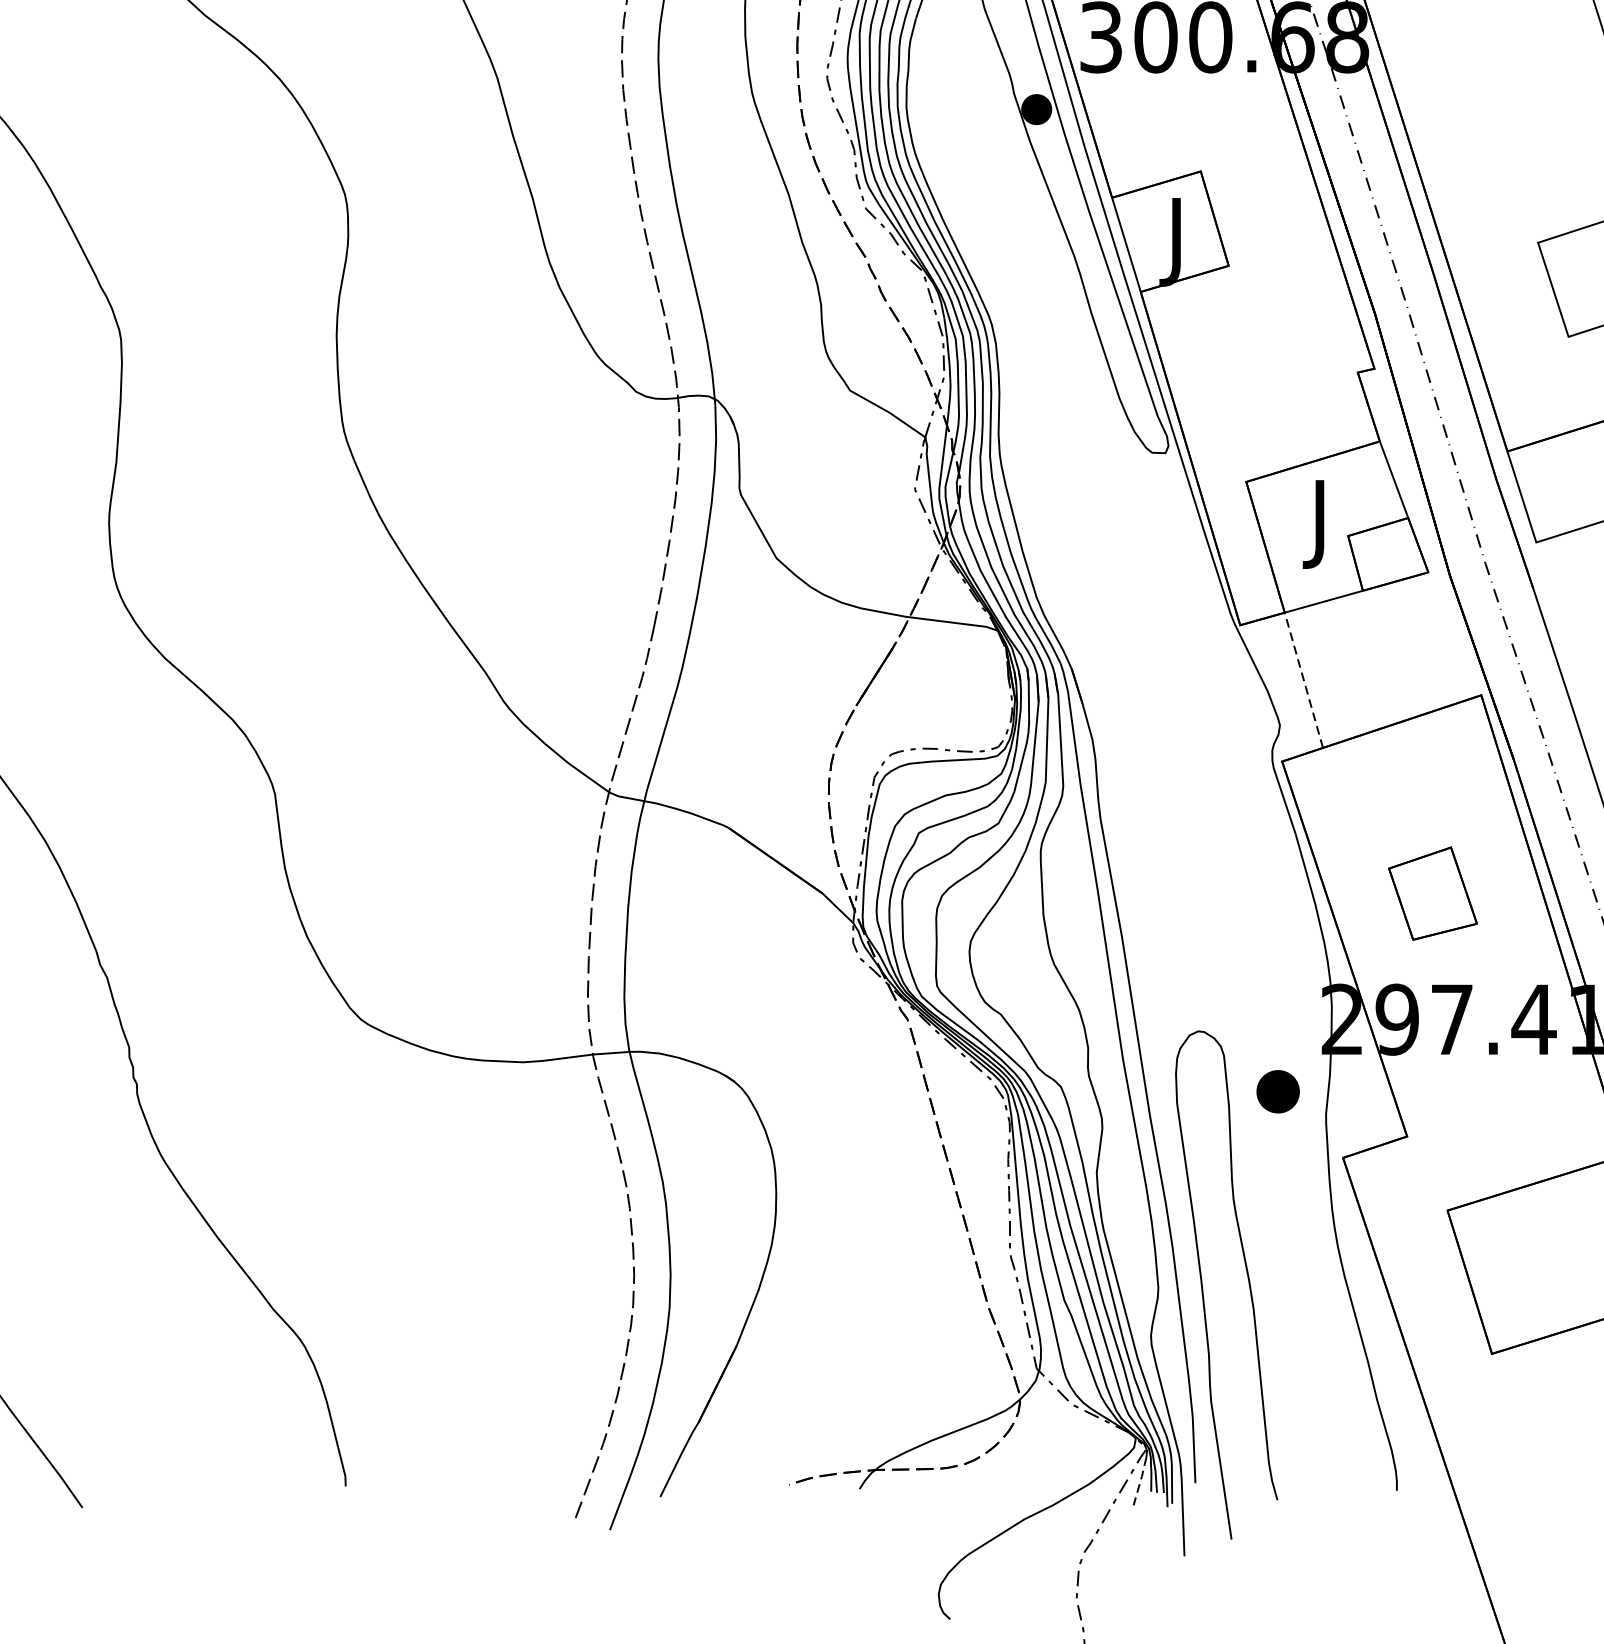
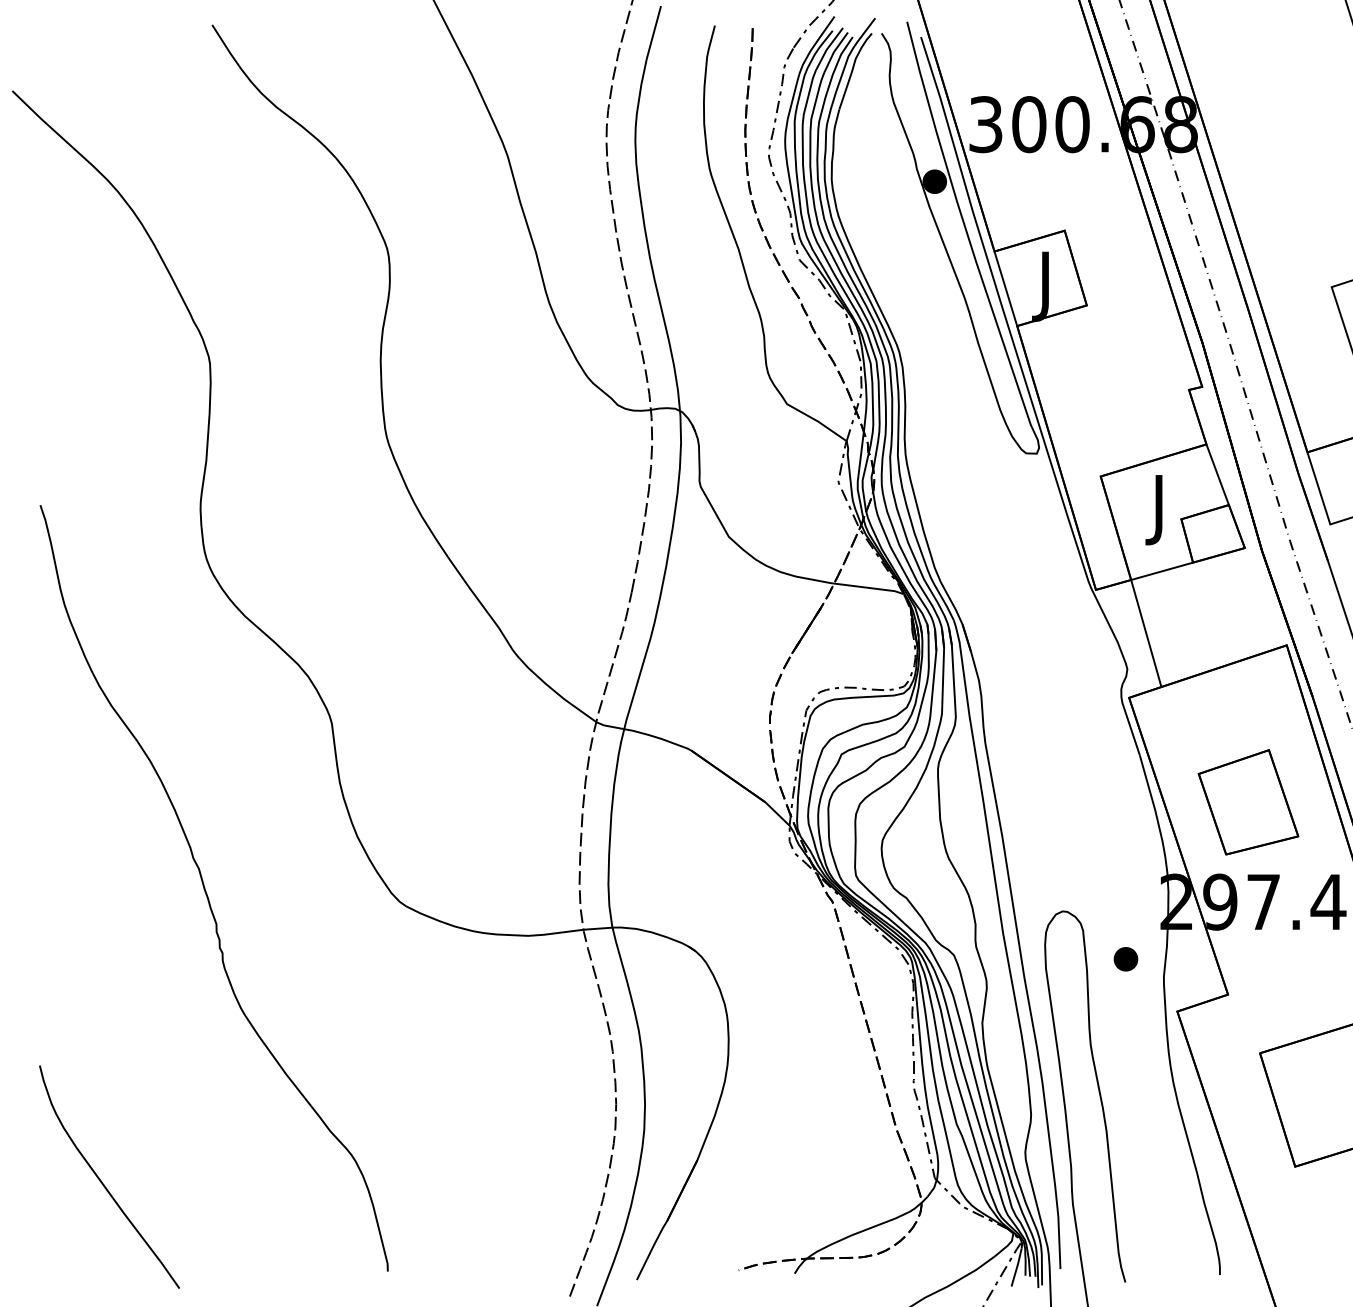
line: (1304, 680) -> (1146, 633), dashed -> solid
part: (1432, 893) -> (1248, 802), size x1.43
part: (1277, 1092) -> (1125, 959), size x0.71
line: (1139, 1481) -> (1016, 1267), dashed -> solid

